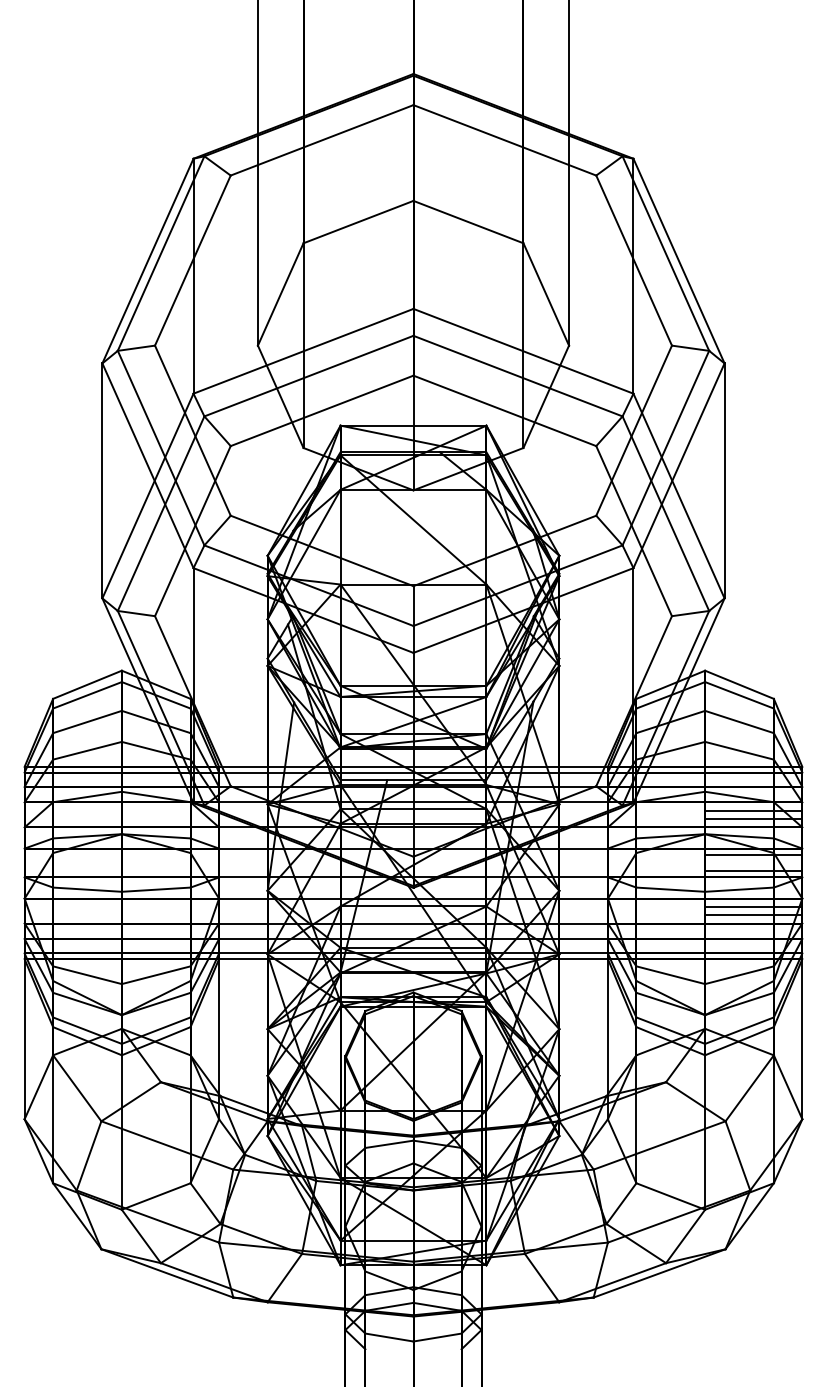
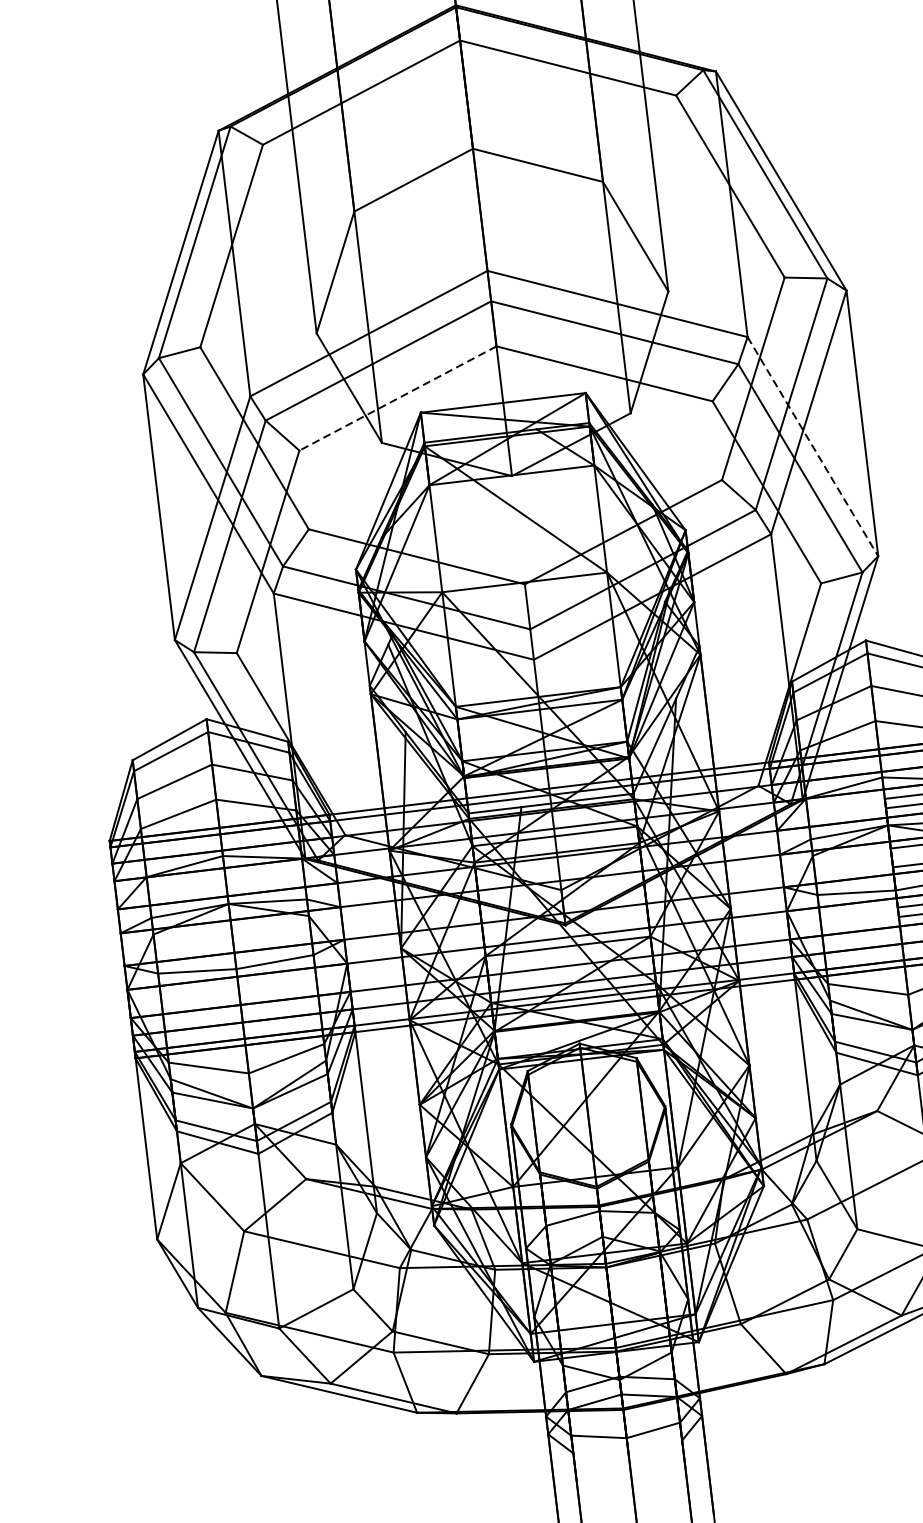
line: (322, 410) -> (398, 398), solid -> dashed
line: (679, 496) -> (813, 447), solid -> dashed

